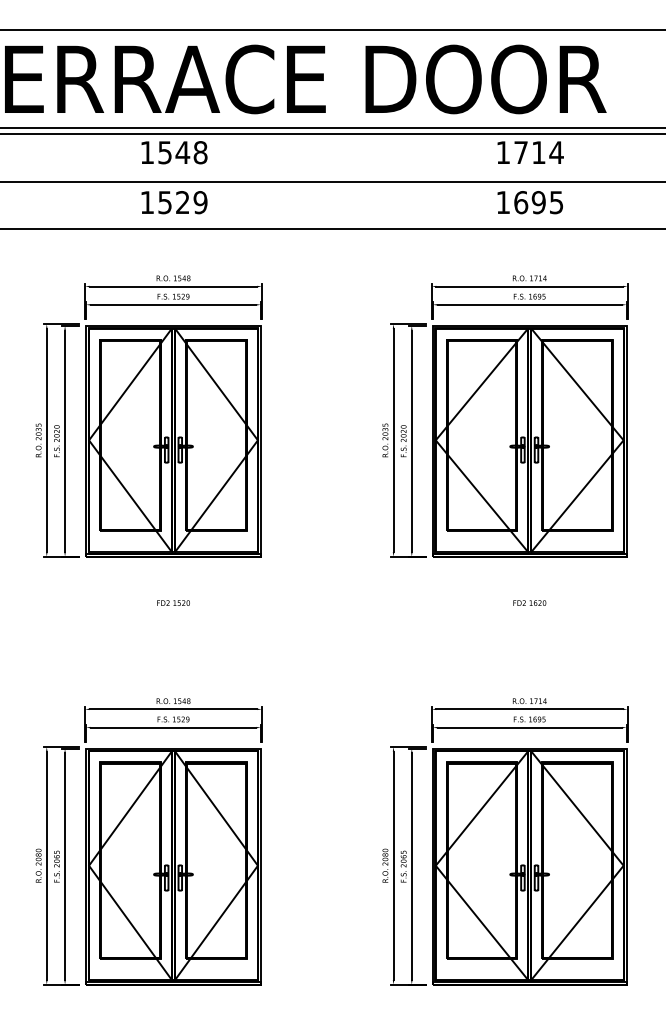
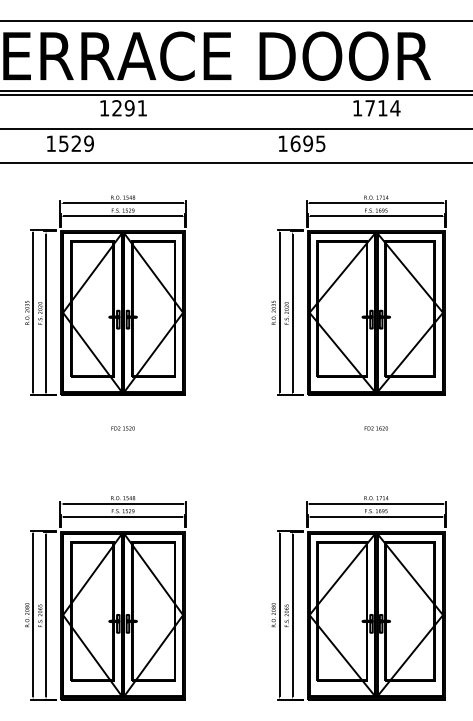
text: (182, 152) -> (129, 108), 1548 -> 1291
text: (174, 202) -> (70, 143), moved
text: (529, 202) -> (301, 143), moved

